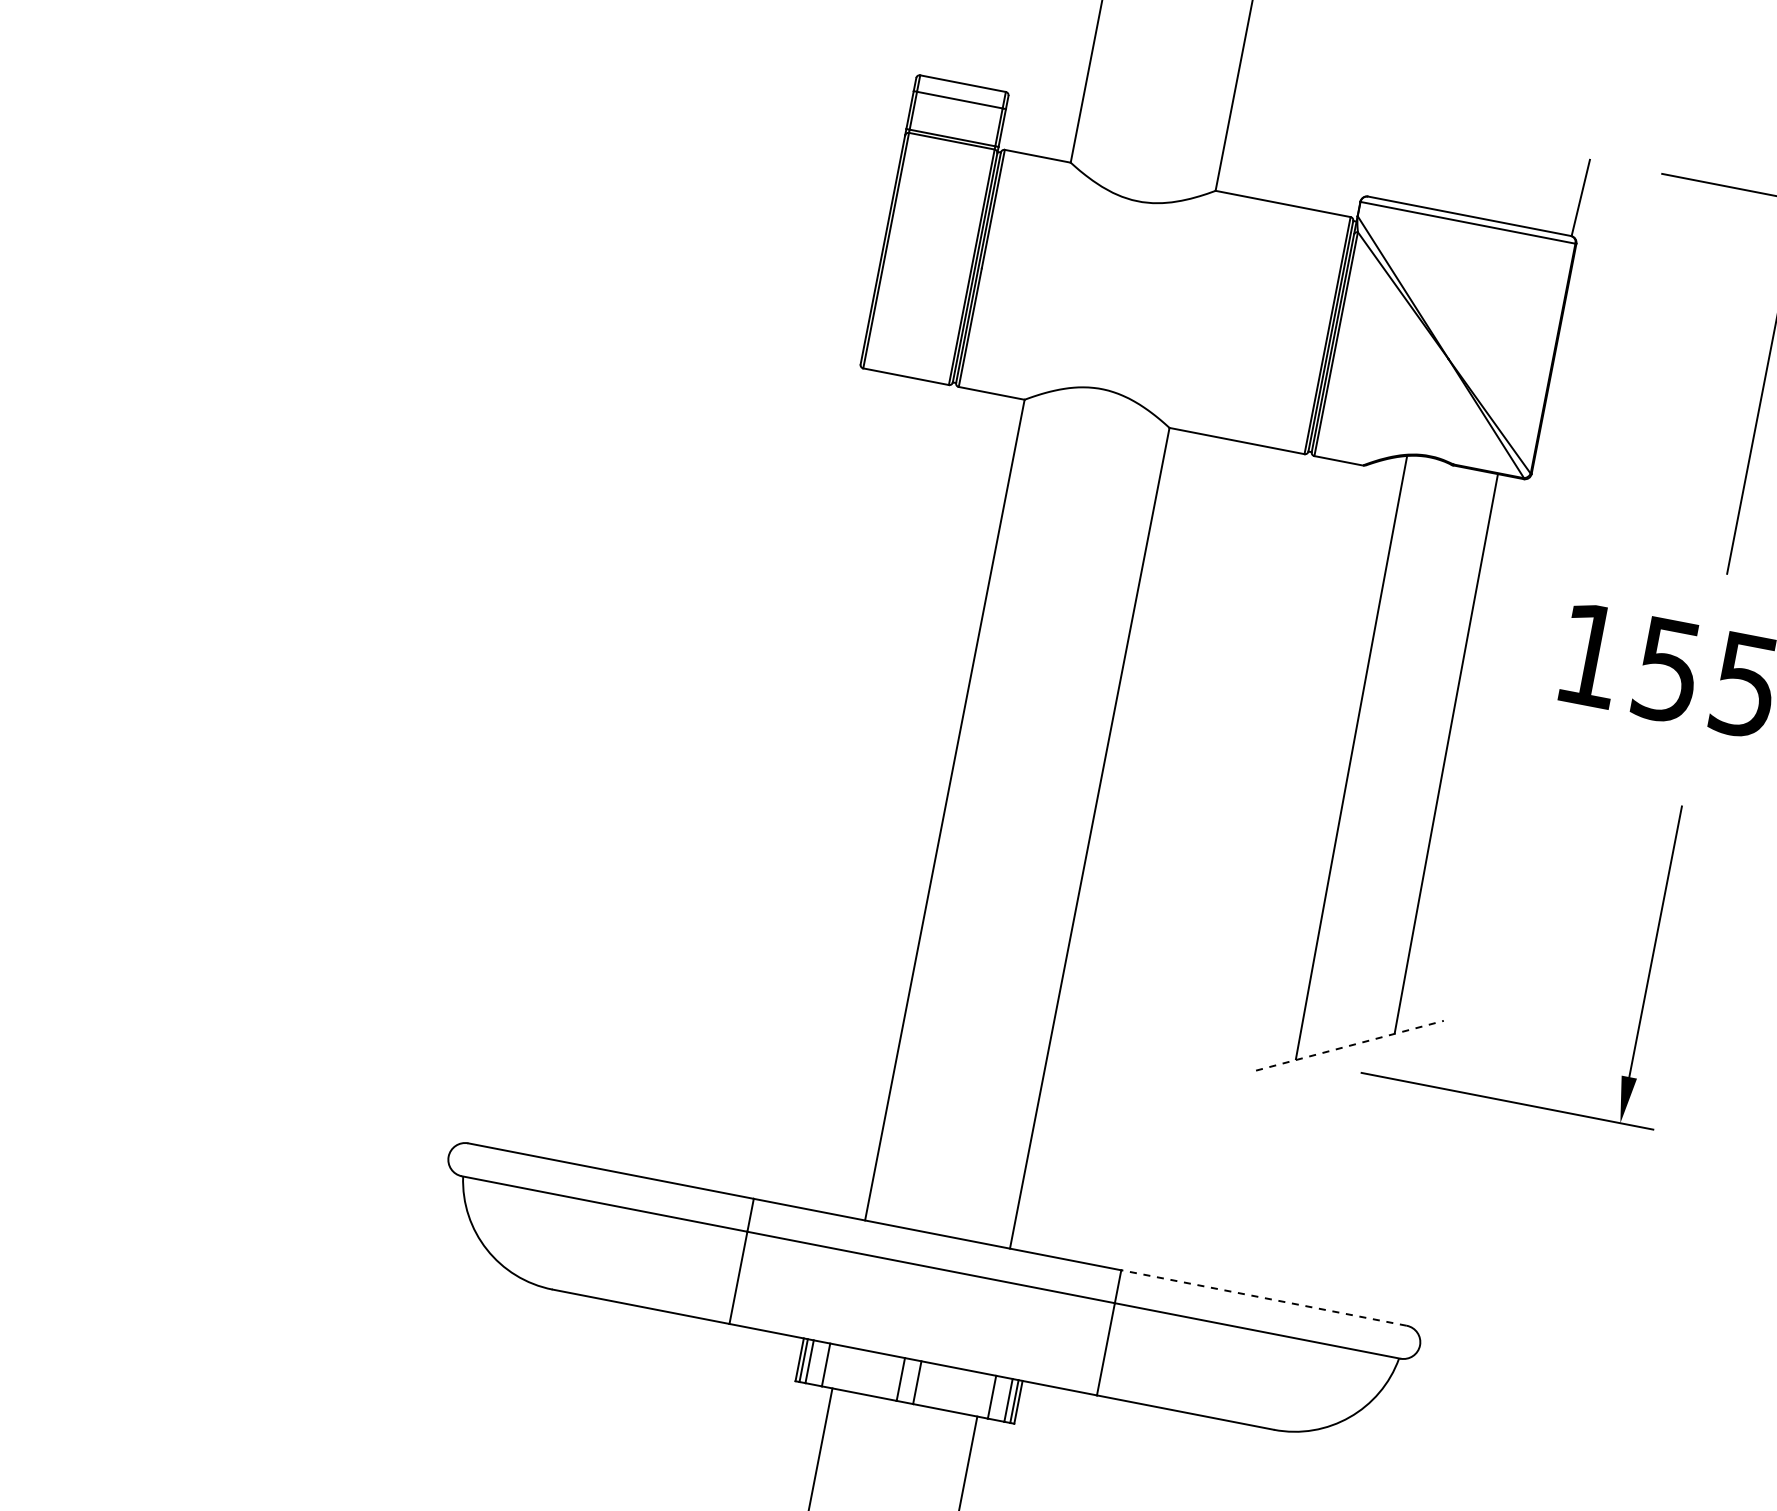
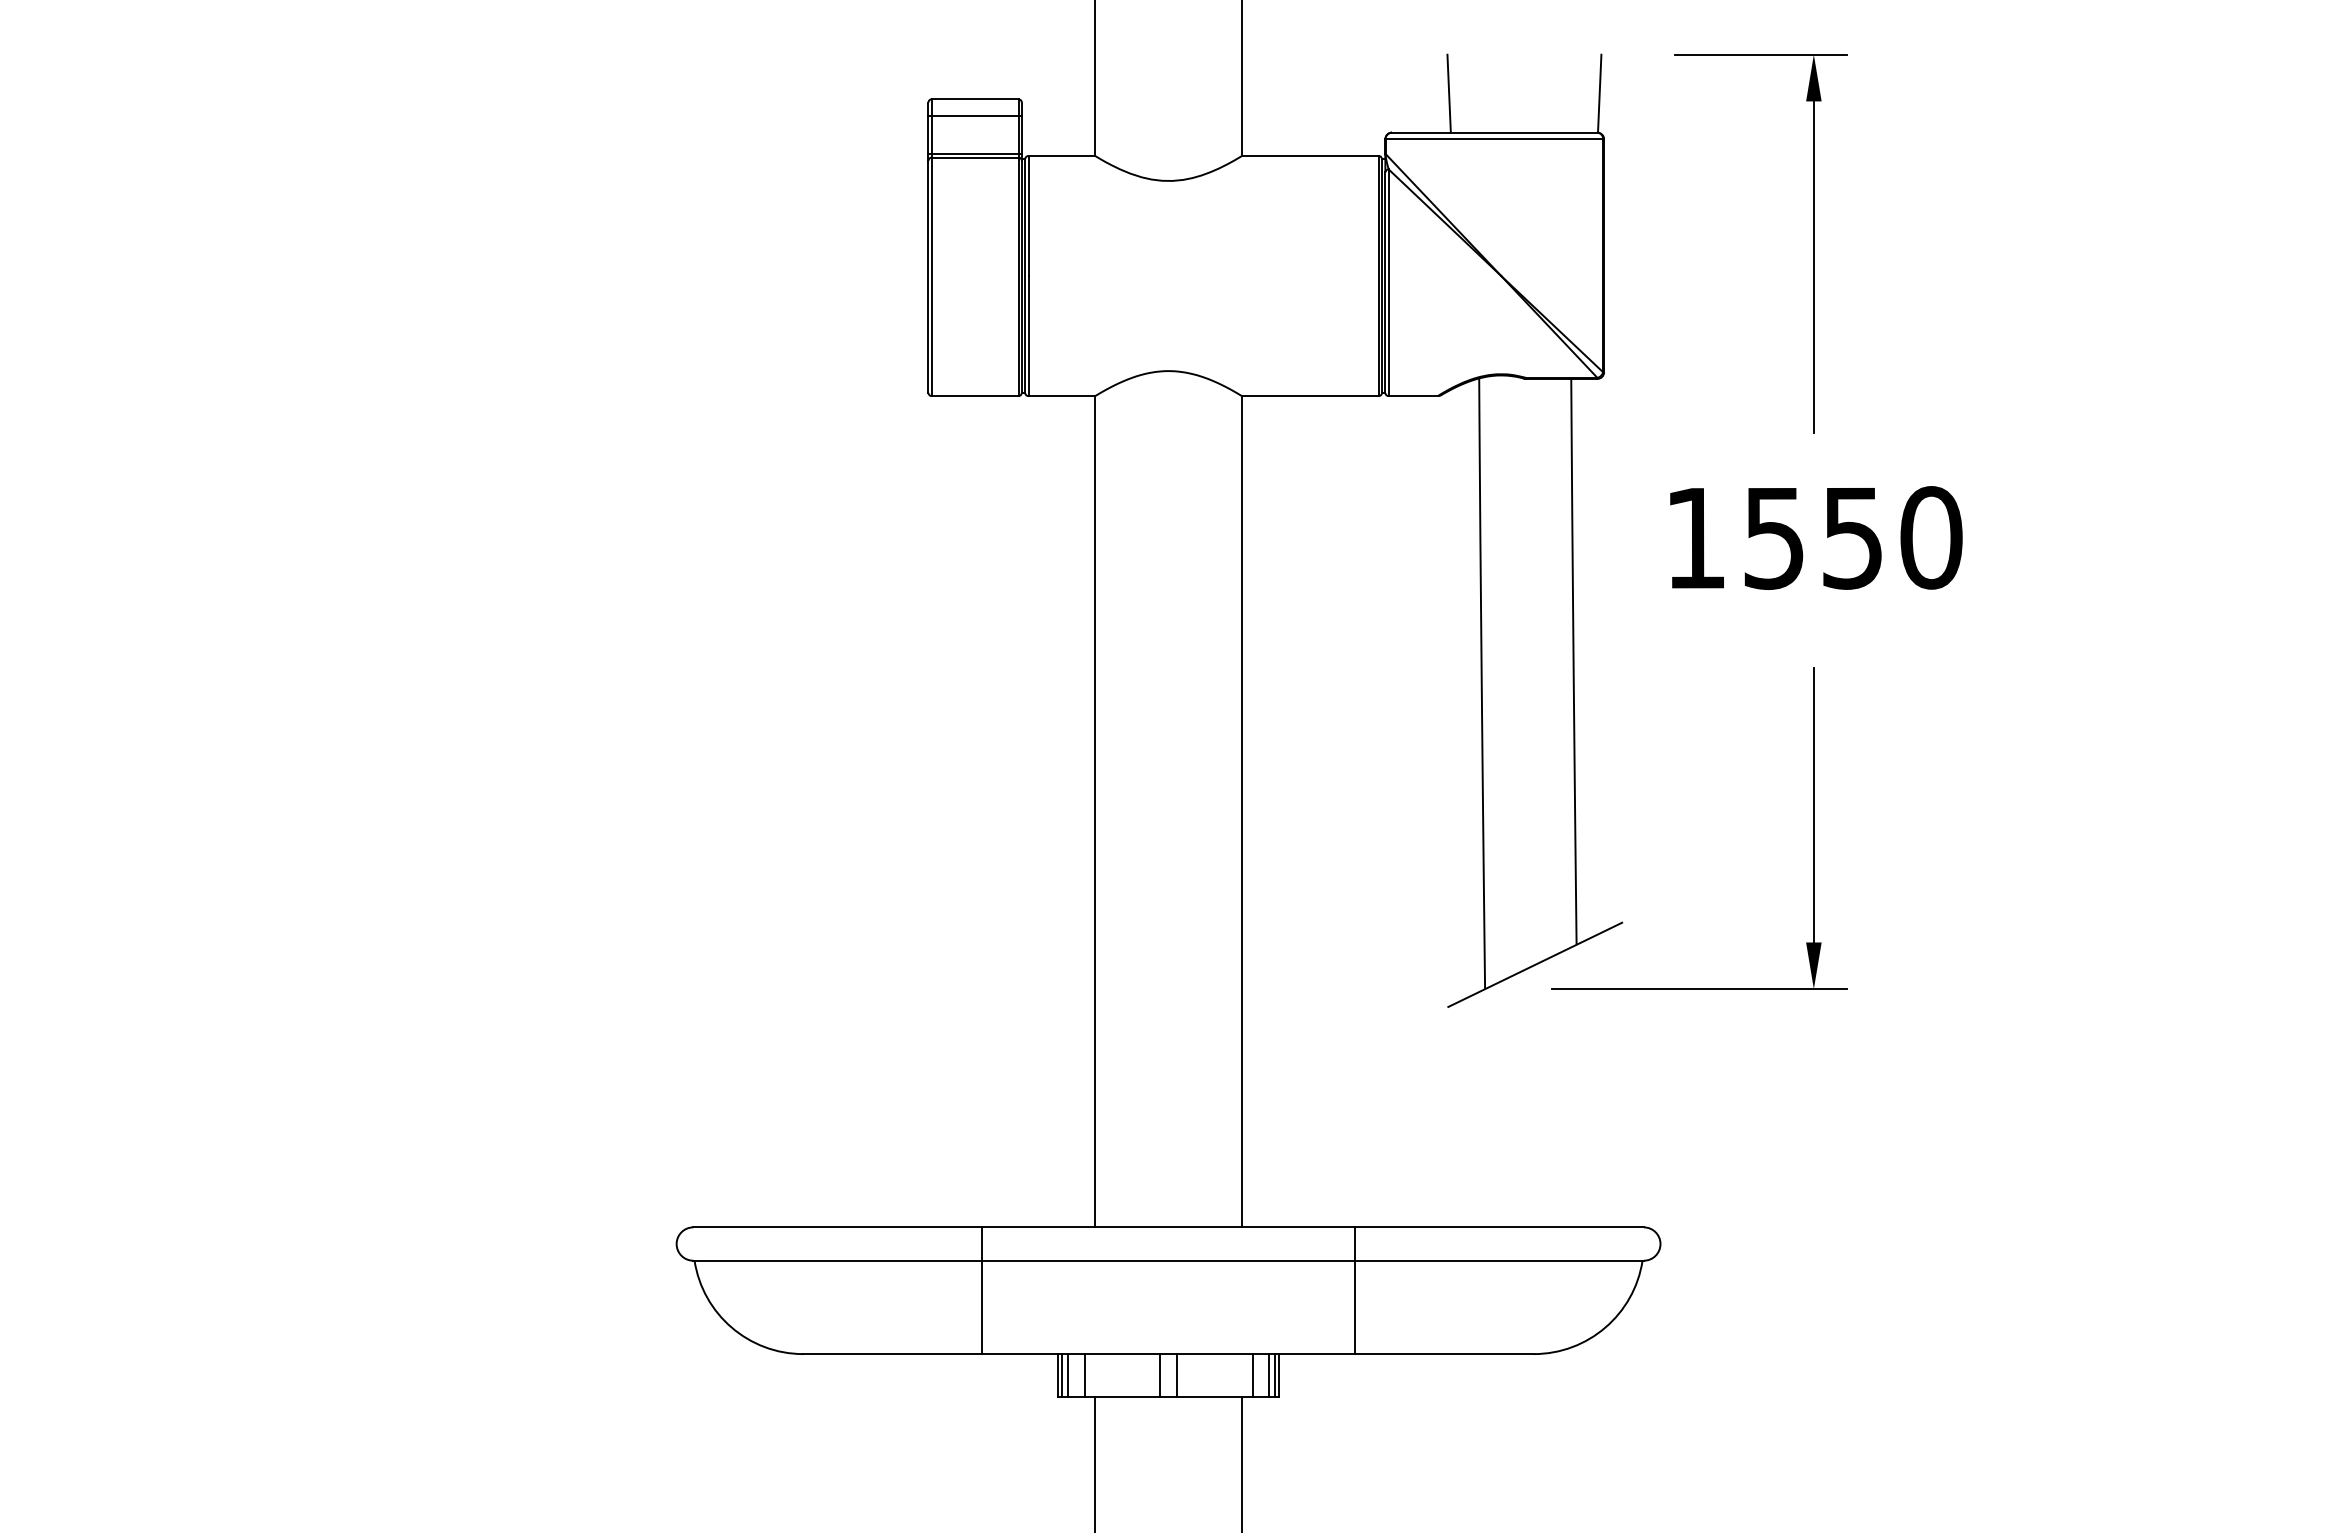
line: (1431, 168) -> (1448, 93), added
line: (1350, 1045) -> (1535, 964), dashed -> solid
line: (1264, 1298) -> (1499, 1227), dashed -> solid

